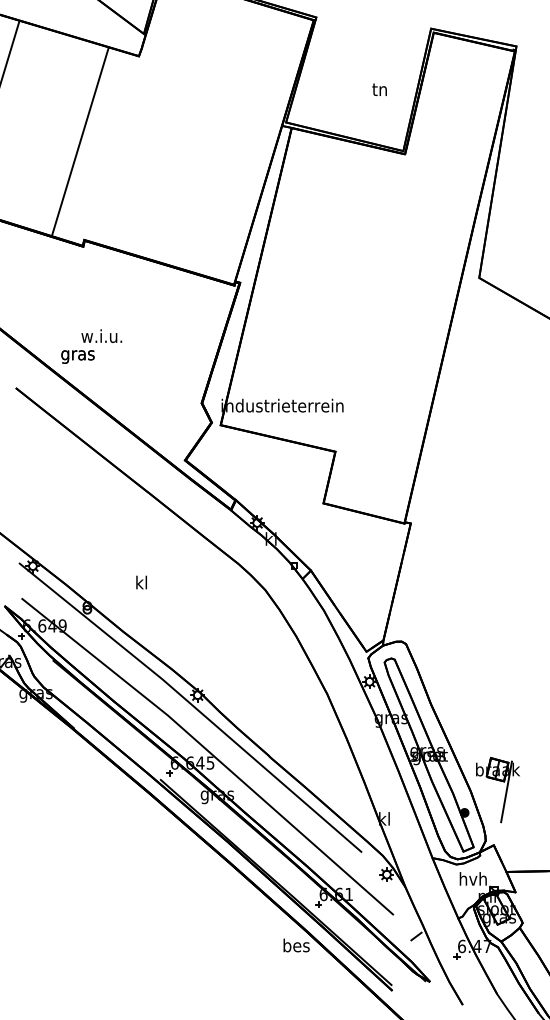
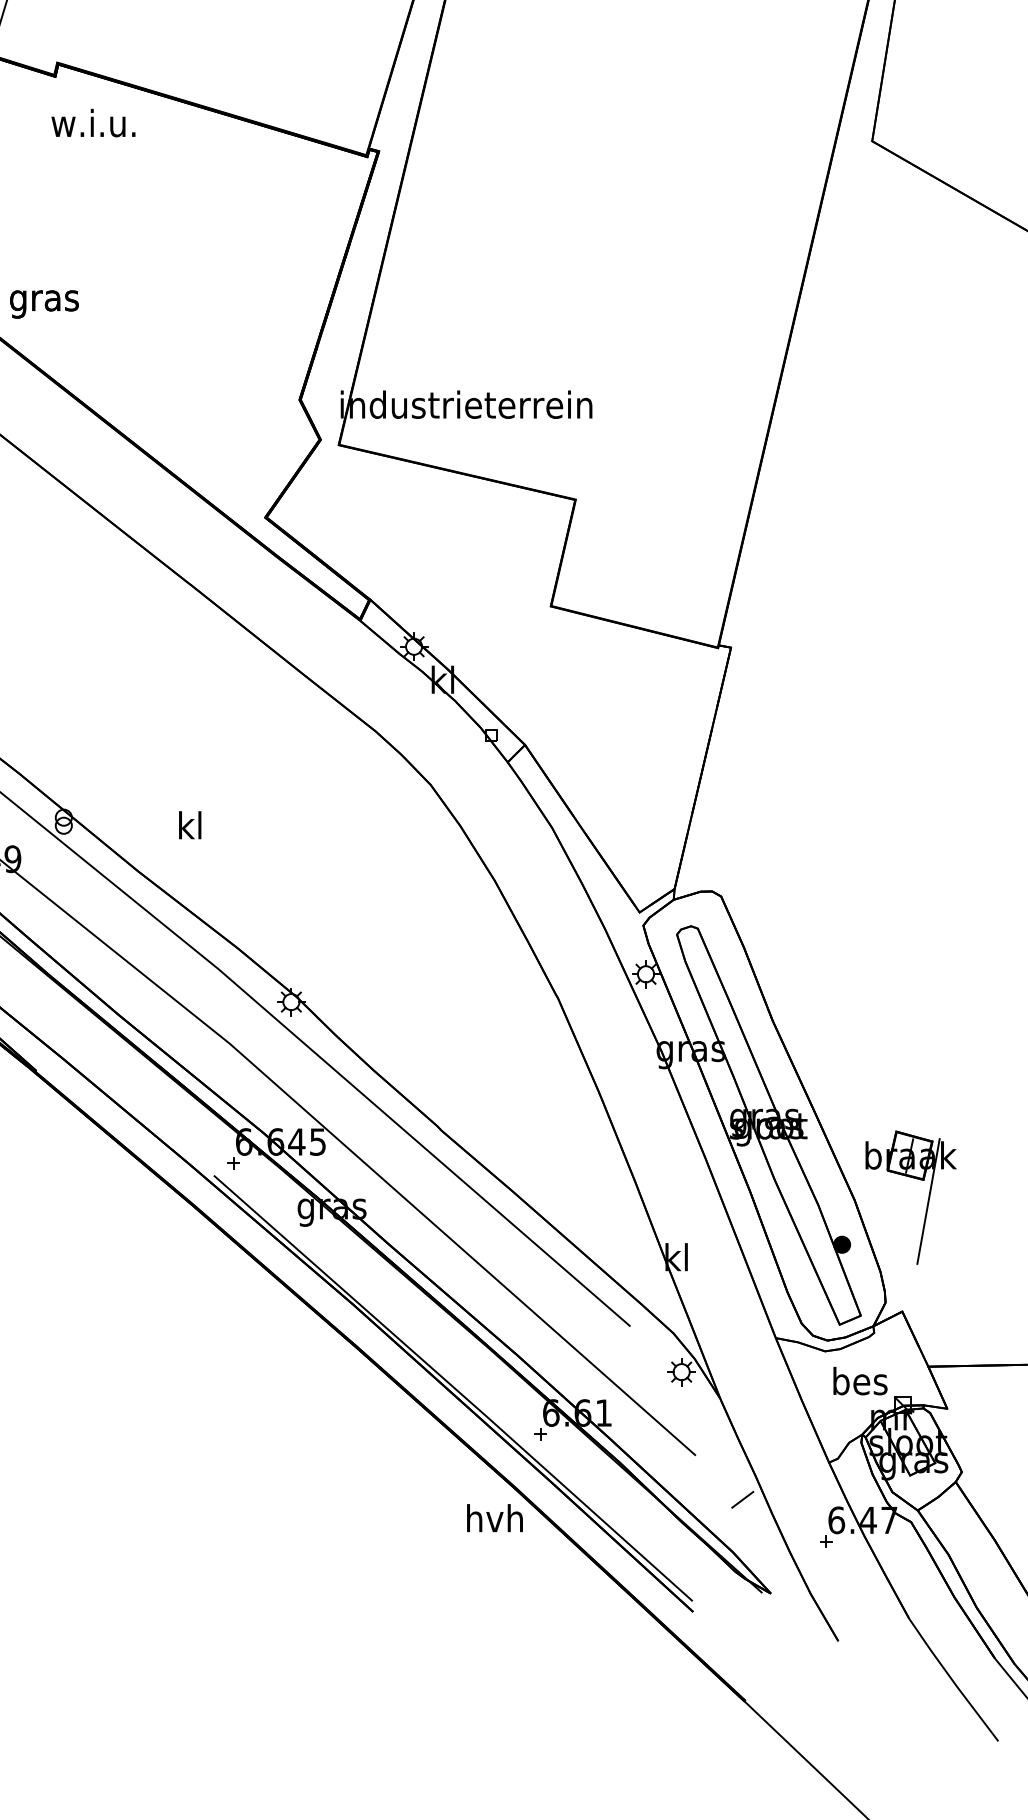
text: (101, 335) -> (92, 121), moved
text: (141, 582) -> (189, 825), moved
text: (472, 878) -> (858, 1380), hvh -> bes
text: (295, 945) -> (493, 1518), bes -> hvh

